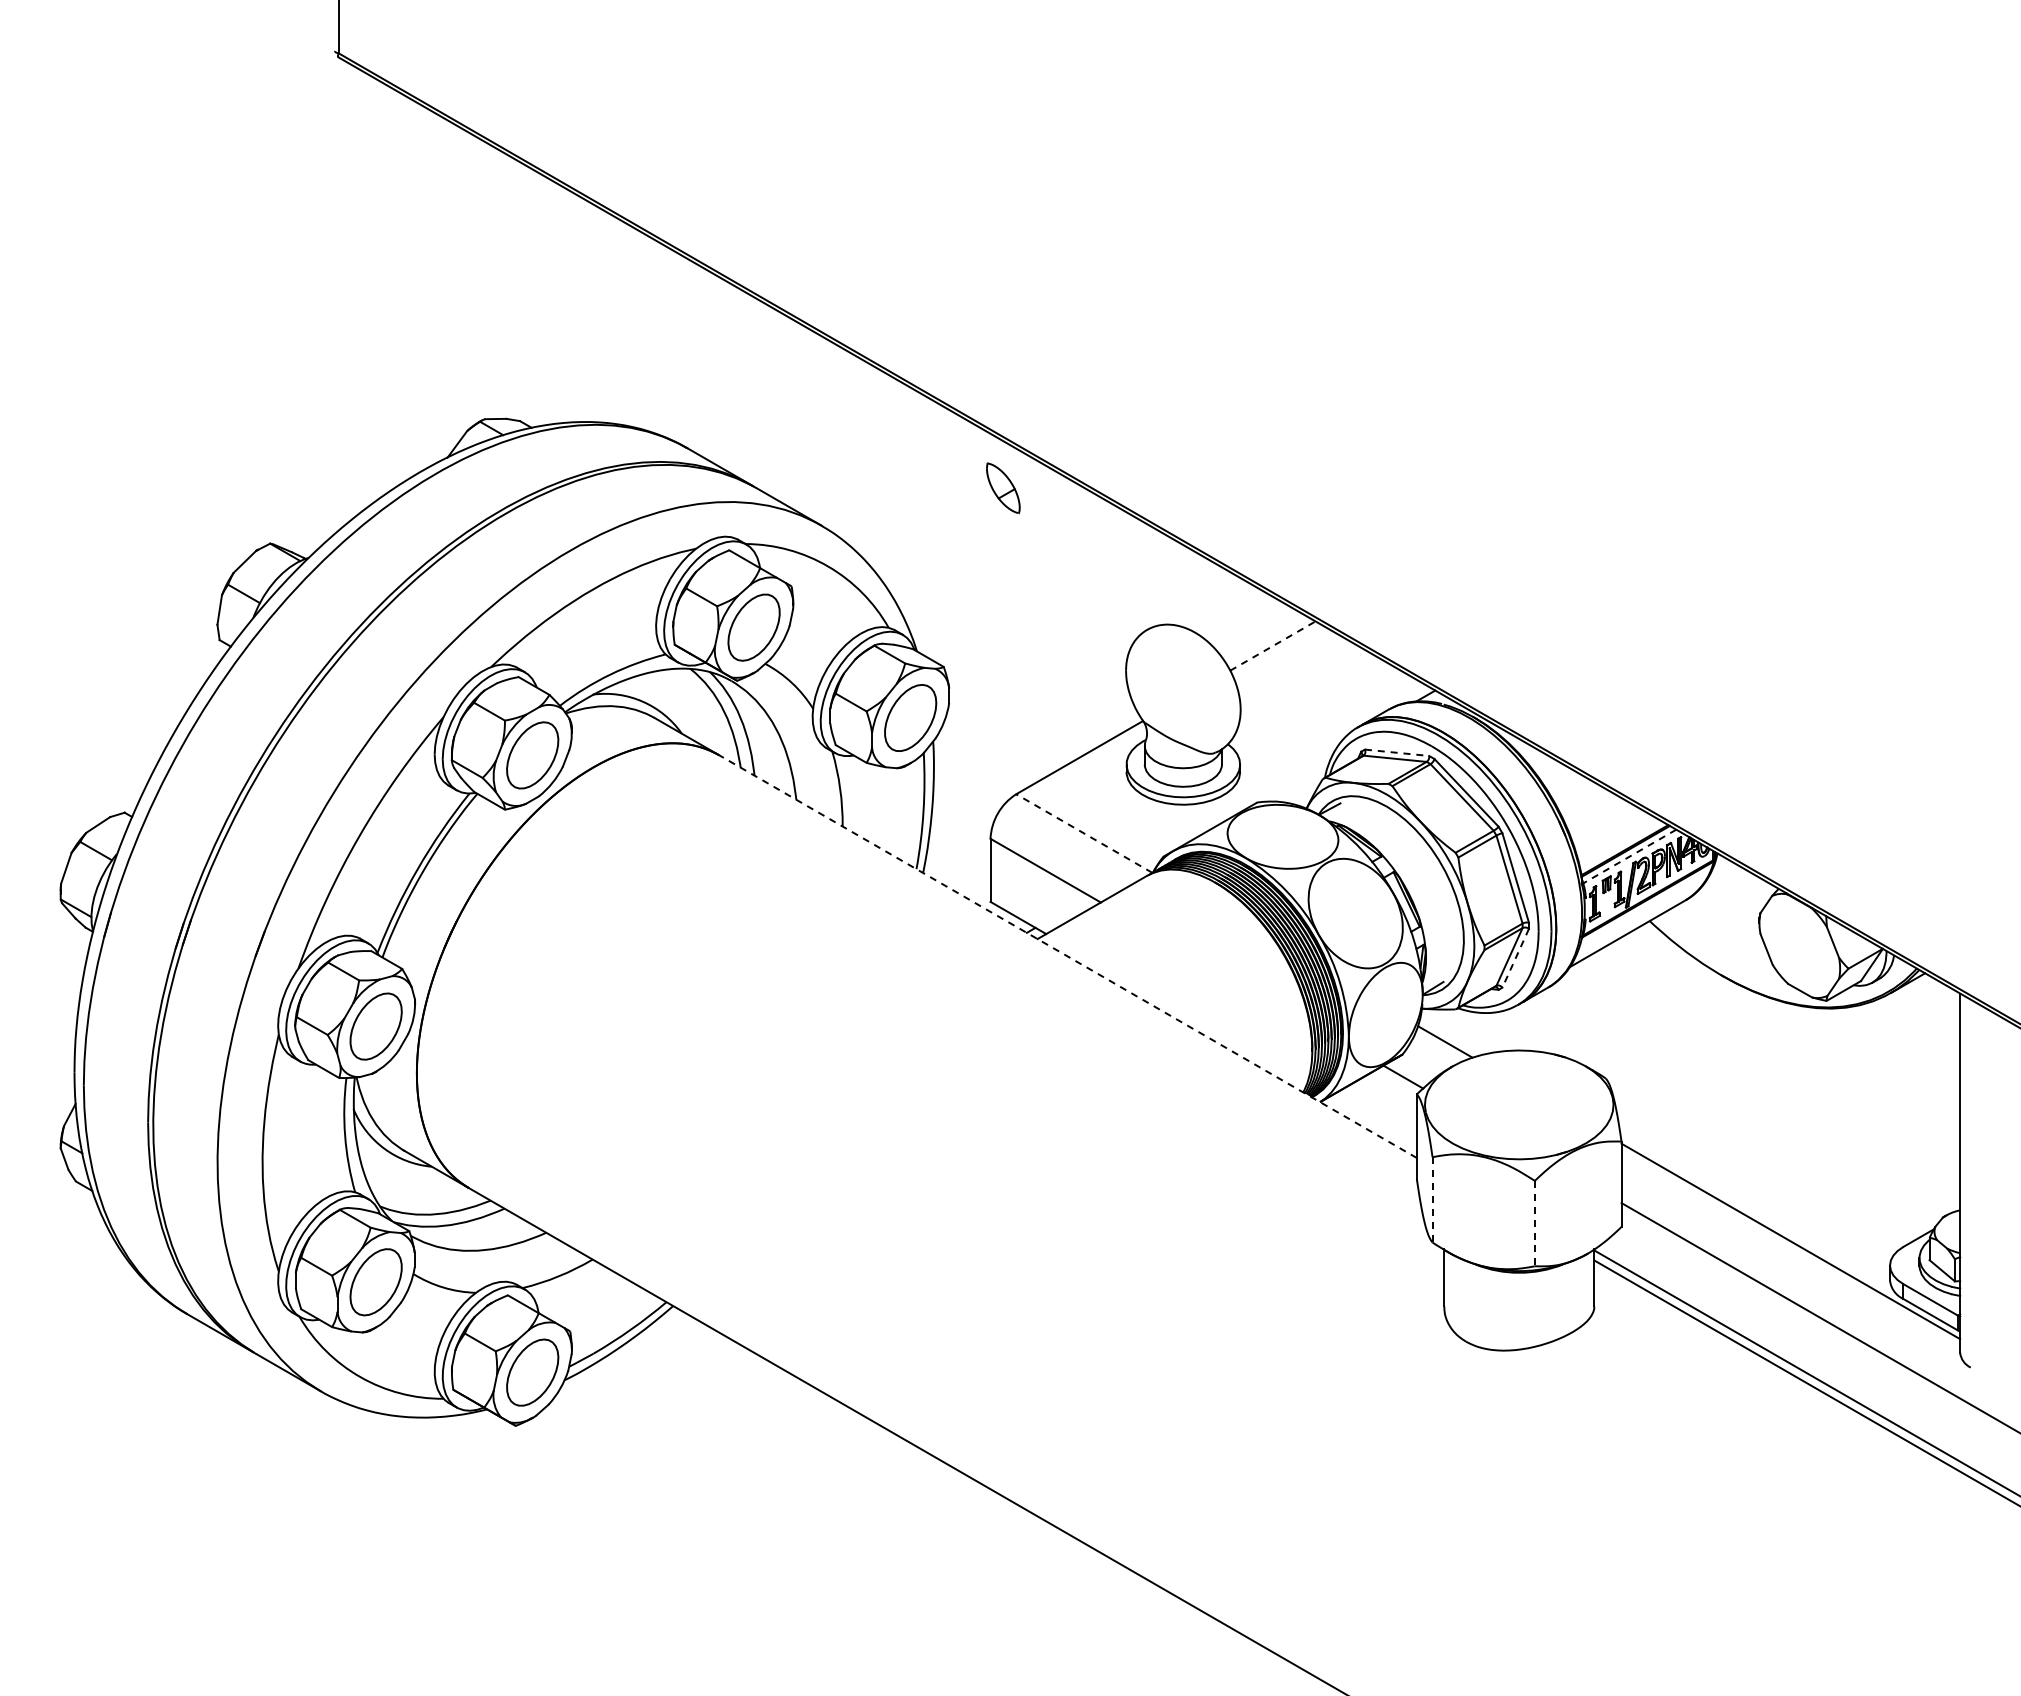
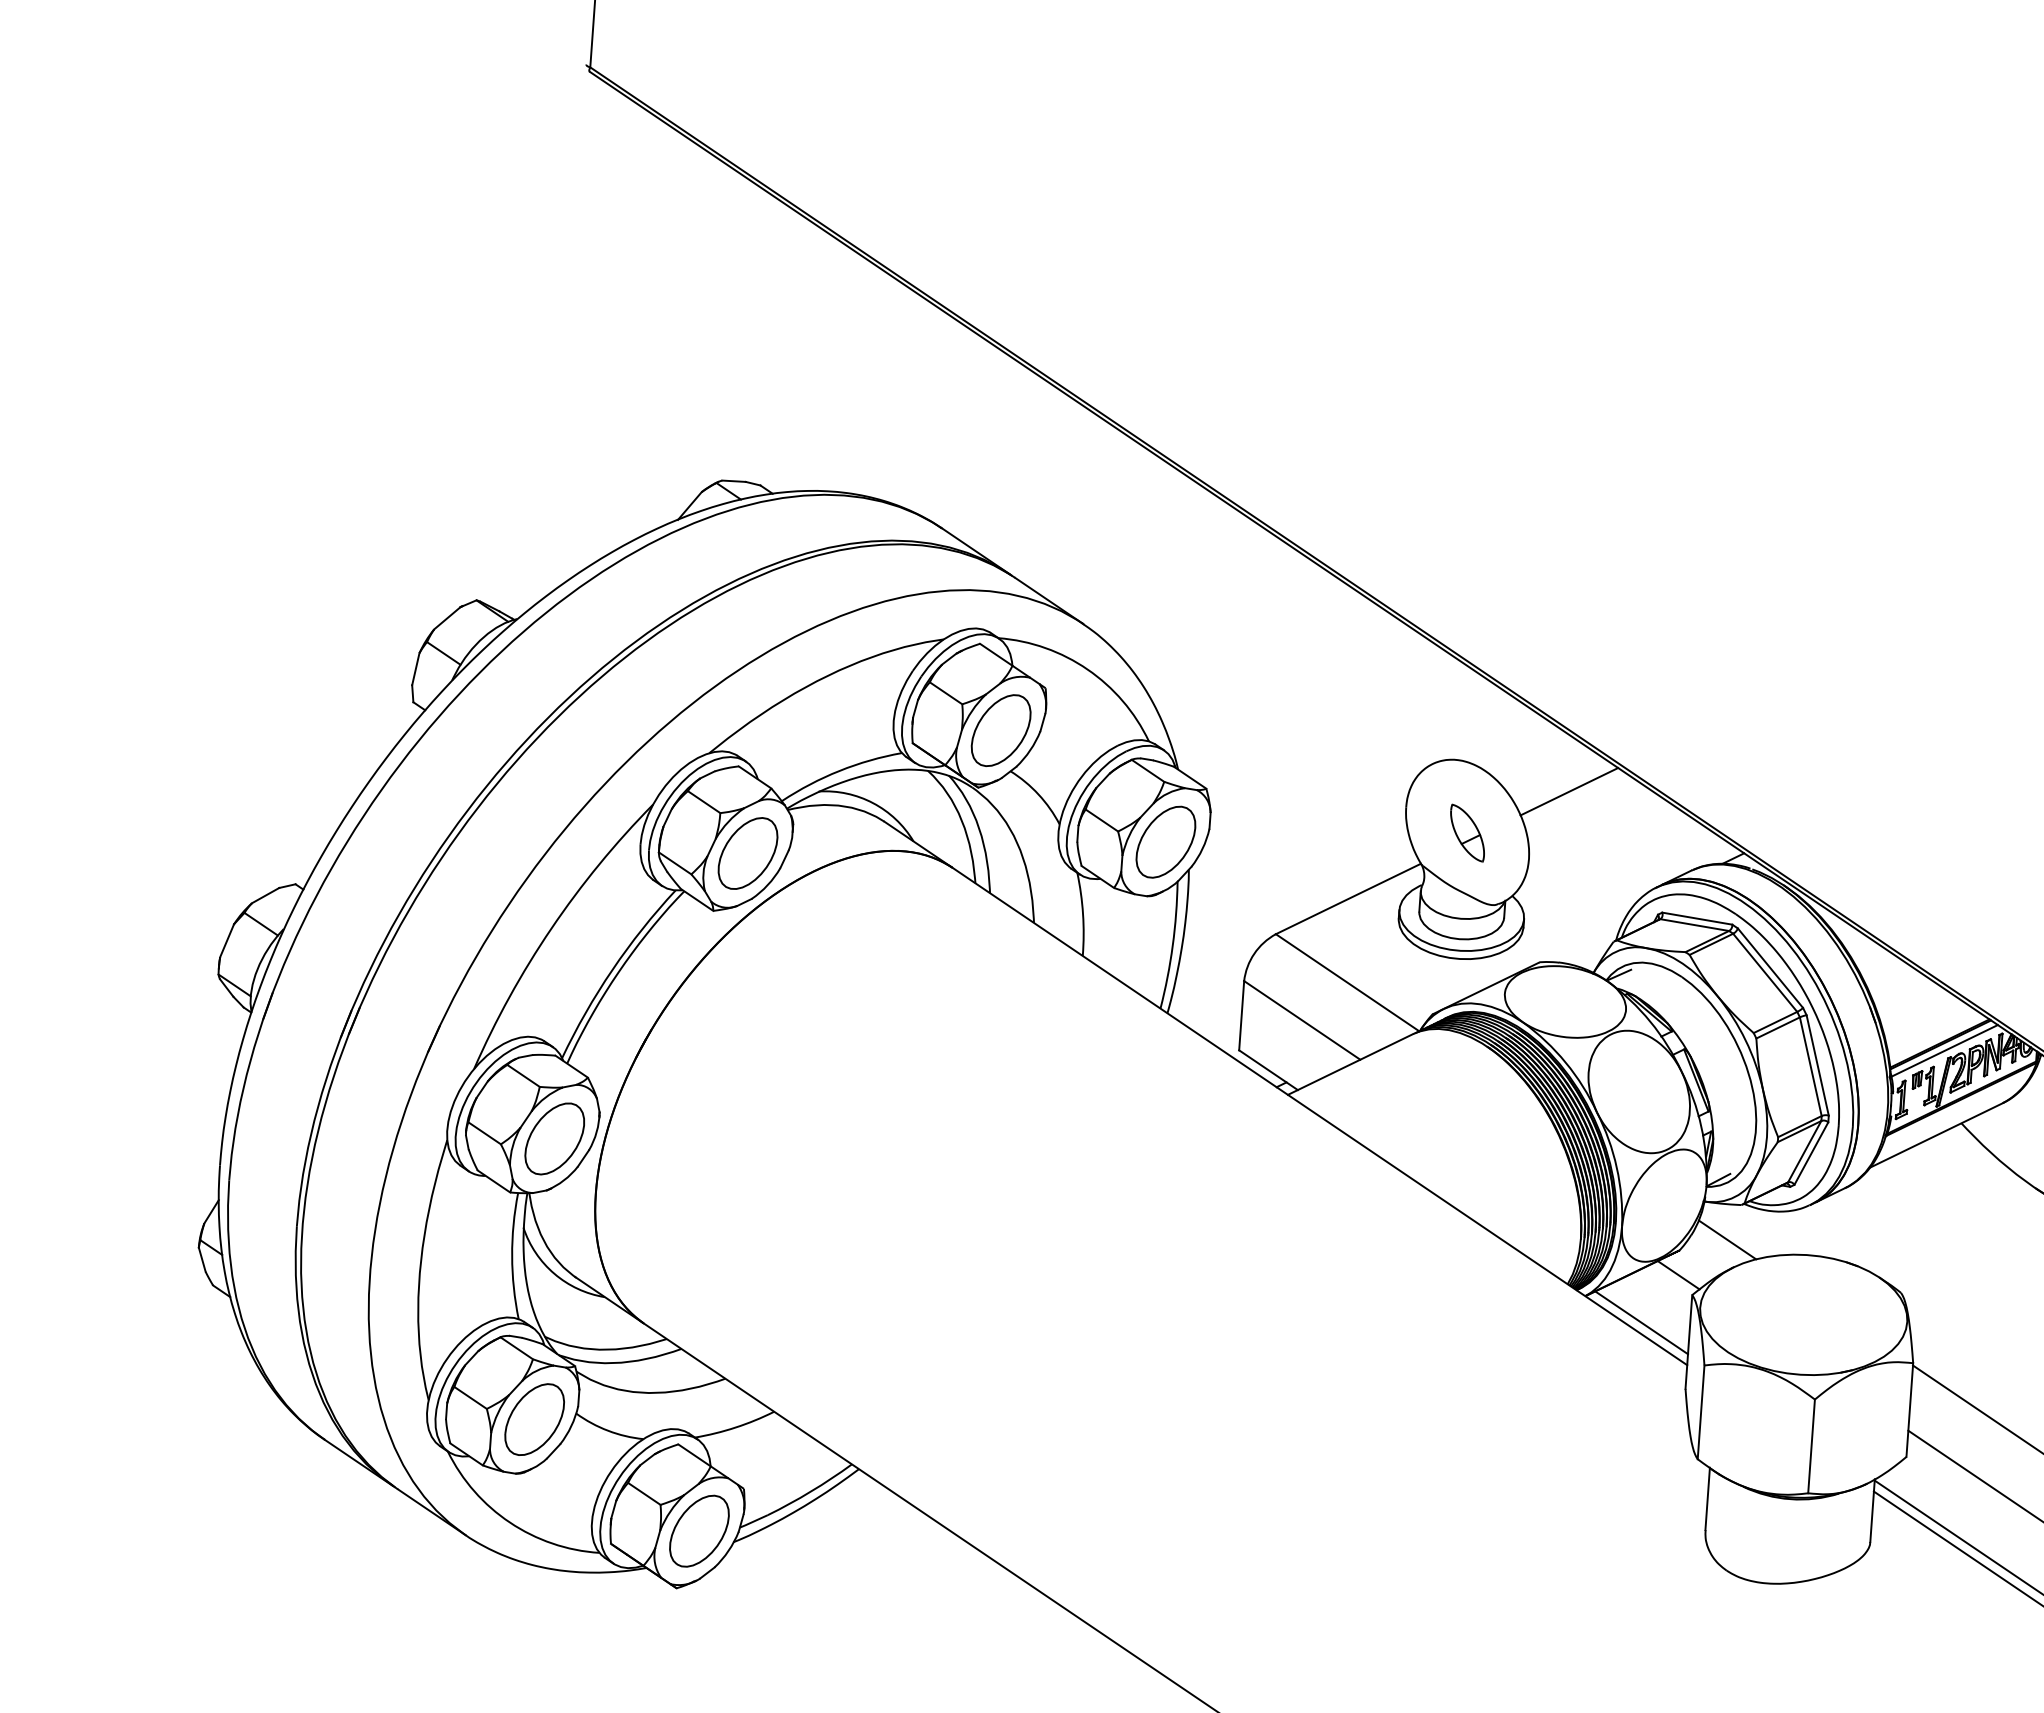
part: (1003, 488) -> (1467, 833), moved
line: (1273, 645) -> (1570, 791), dashed -> solid
line: (1397, 752) -> (1697, 918), dashed -> solid
line: (1084, 833) -> (1347, 982), dashed -> solid
line: (1629, 856) -> (1944, 1050), dashed -> solid
line: (1067, 956) -> (1319, 1116), dashed -> solid
line: (1515, 958) -> (1811, 1153), dashed -> solid
line: (1372, 1122) -> (1641, 1322), added
line: (1432, 1199) -> (1701, 1411), dashed -> solid
line: (1534, 1223) -> (1811, 1446), dashed -> solid

